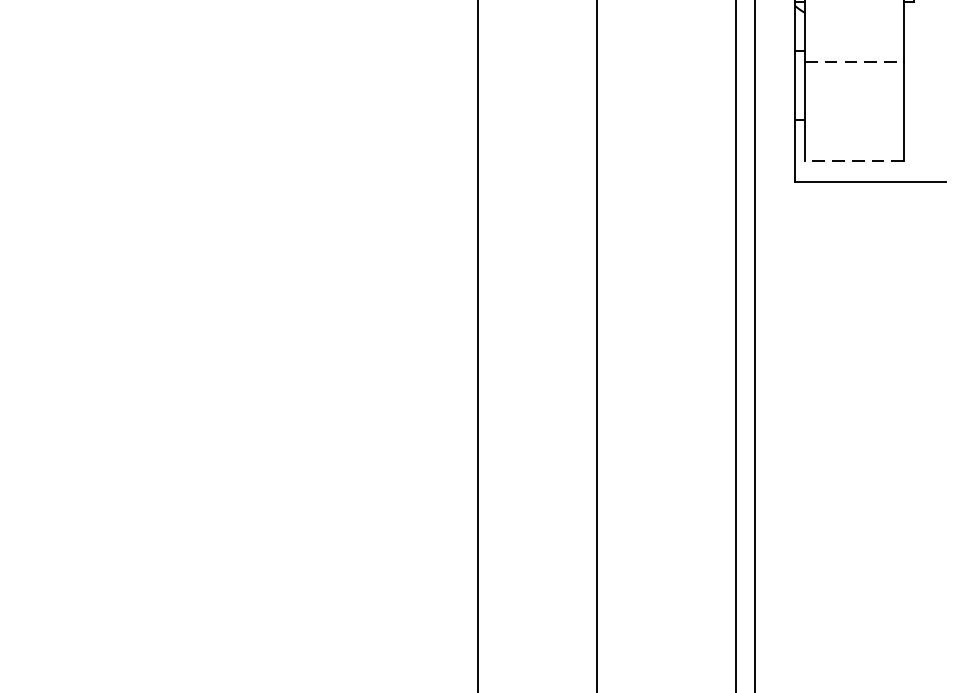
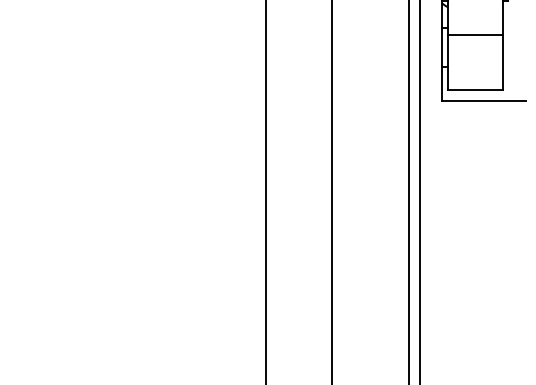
line: (855, 62) -> (475, 34), dashed -> solid
line: (855, 161) -> (475, 89), dashed -> solid

